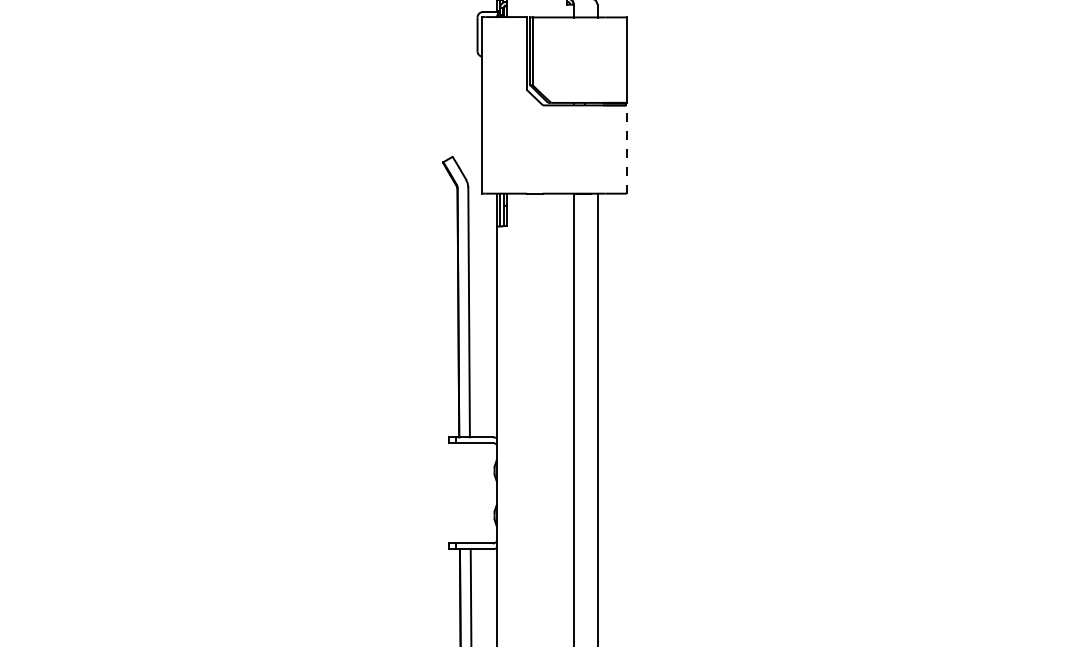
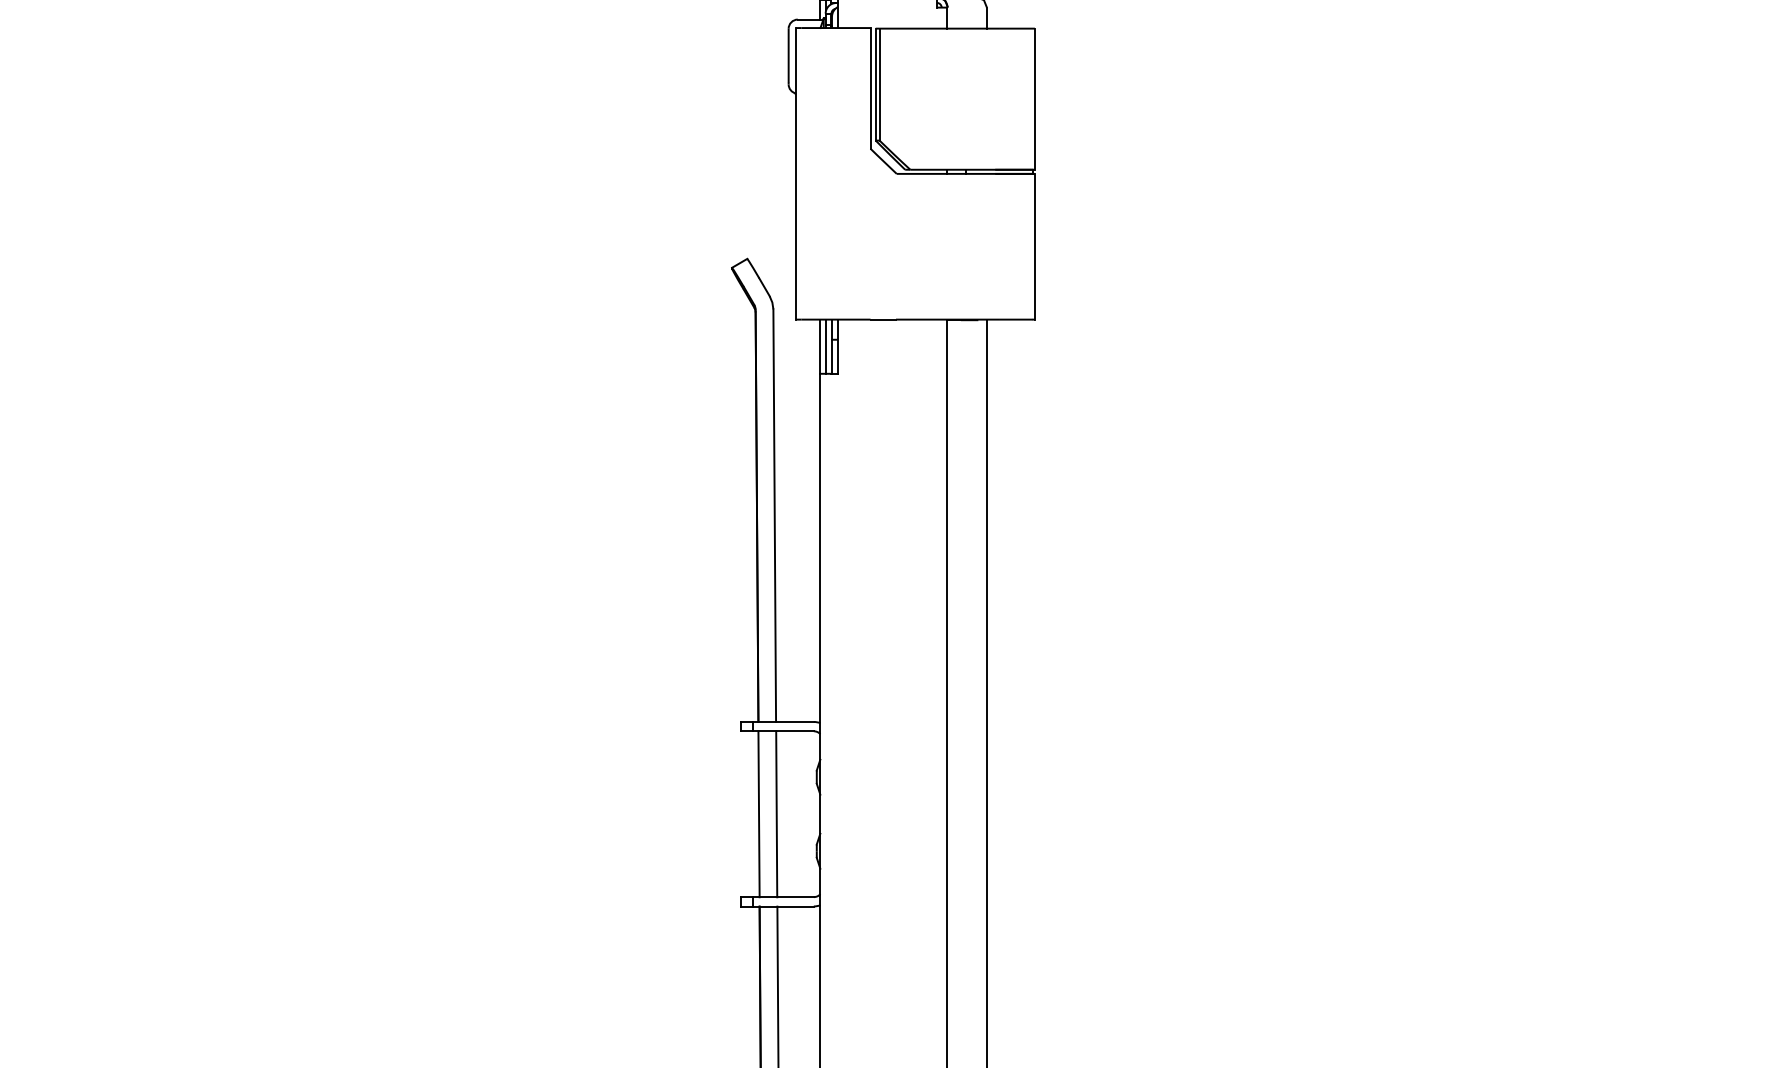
line: (626, 149) -> (1034, 246), dashed -> solid
line: (459, 492) -> (758, 813), added
line: (470, 493) -> (776, 814), added

